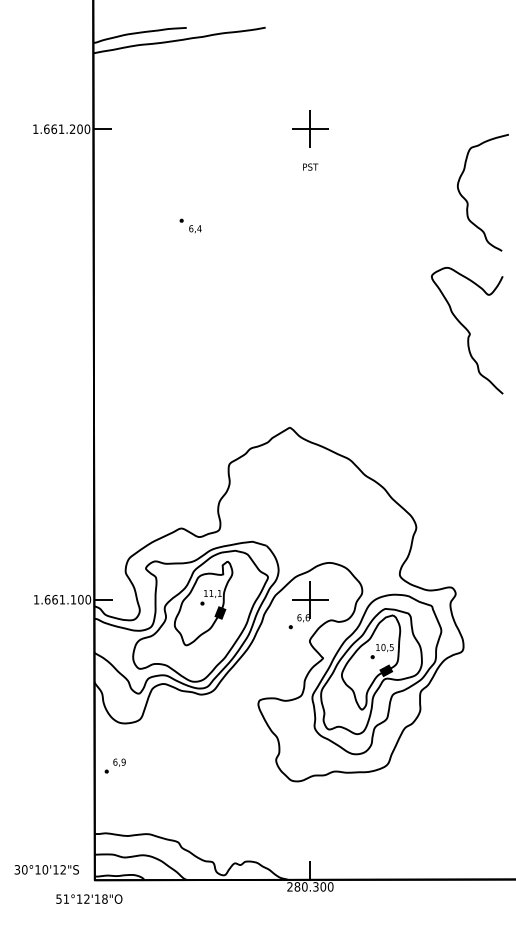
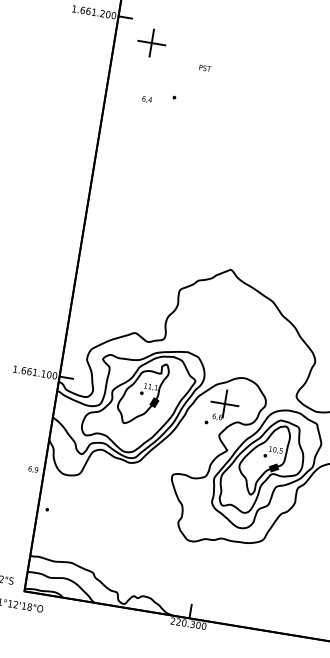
part: (310, 128) -> (151, 42), moved
text: (310, 166) -> (205, 67), moved
text: (195, 229) -> (147, 99), moved
text: (119, 762) -> (33, 469), moved
text: (297, 886) -> (178, 621), 280.300 -> 220.300

